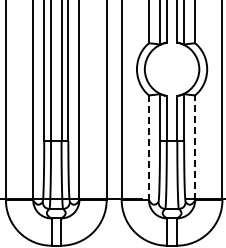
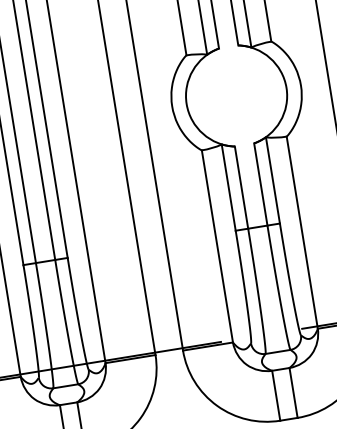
line: (195, 147) -> (302, 232), dashed -> solid
line: (148, 148) -> (216, 248), dashed -> solid

